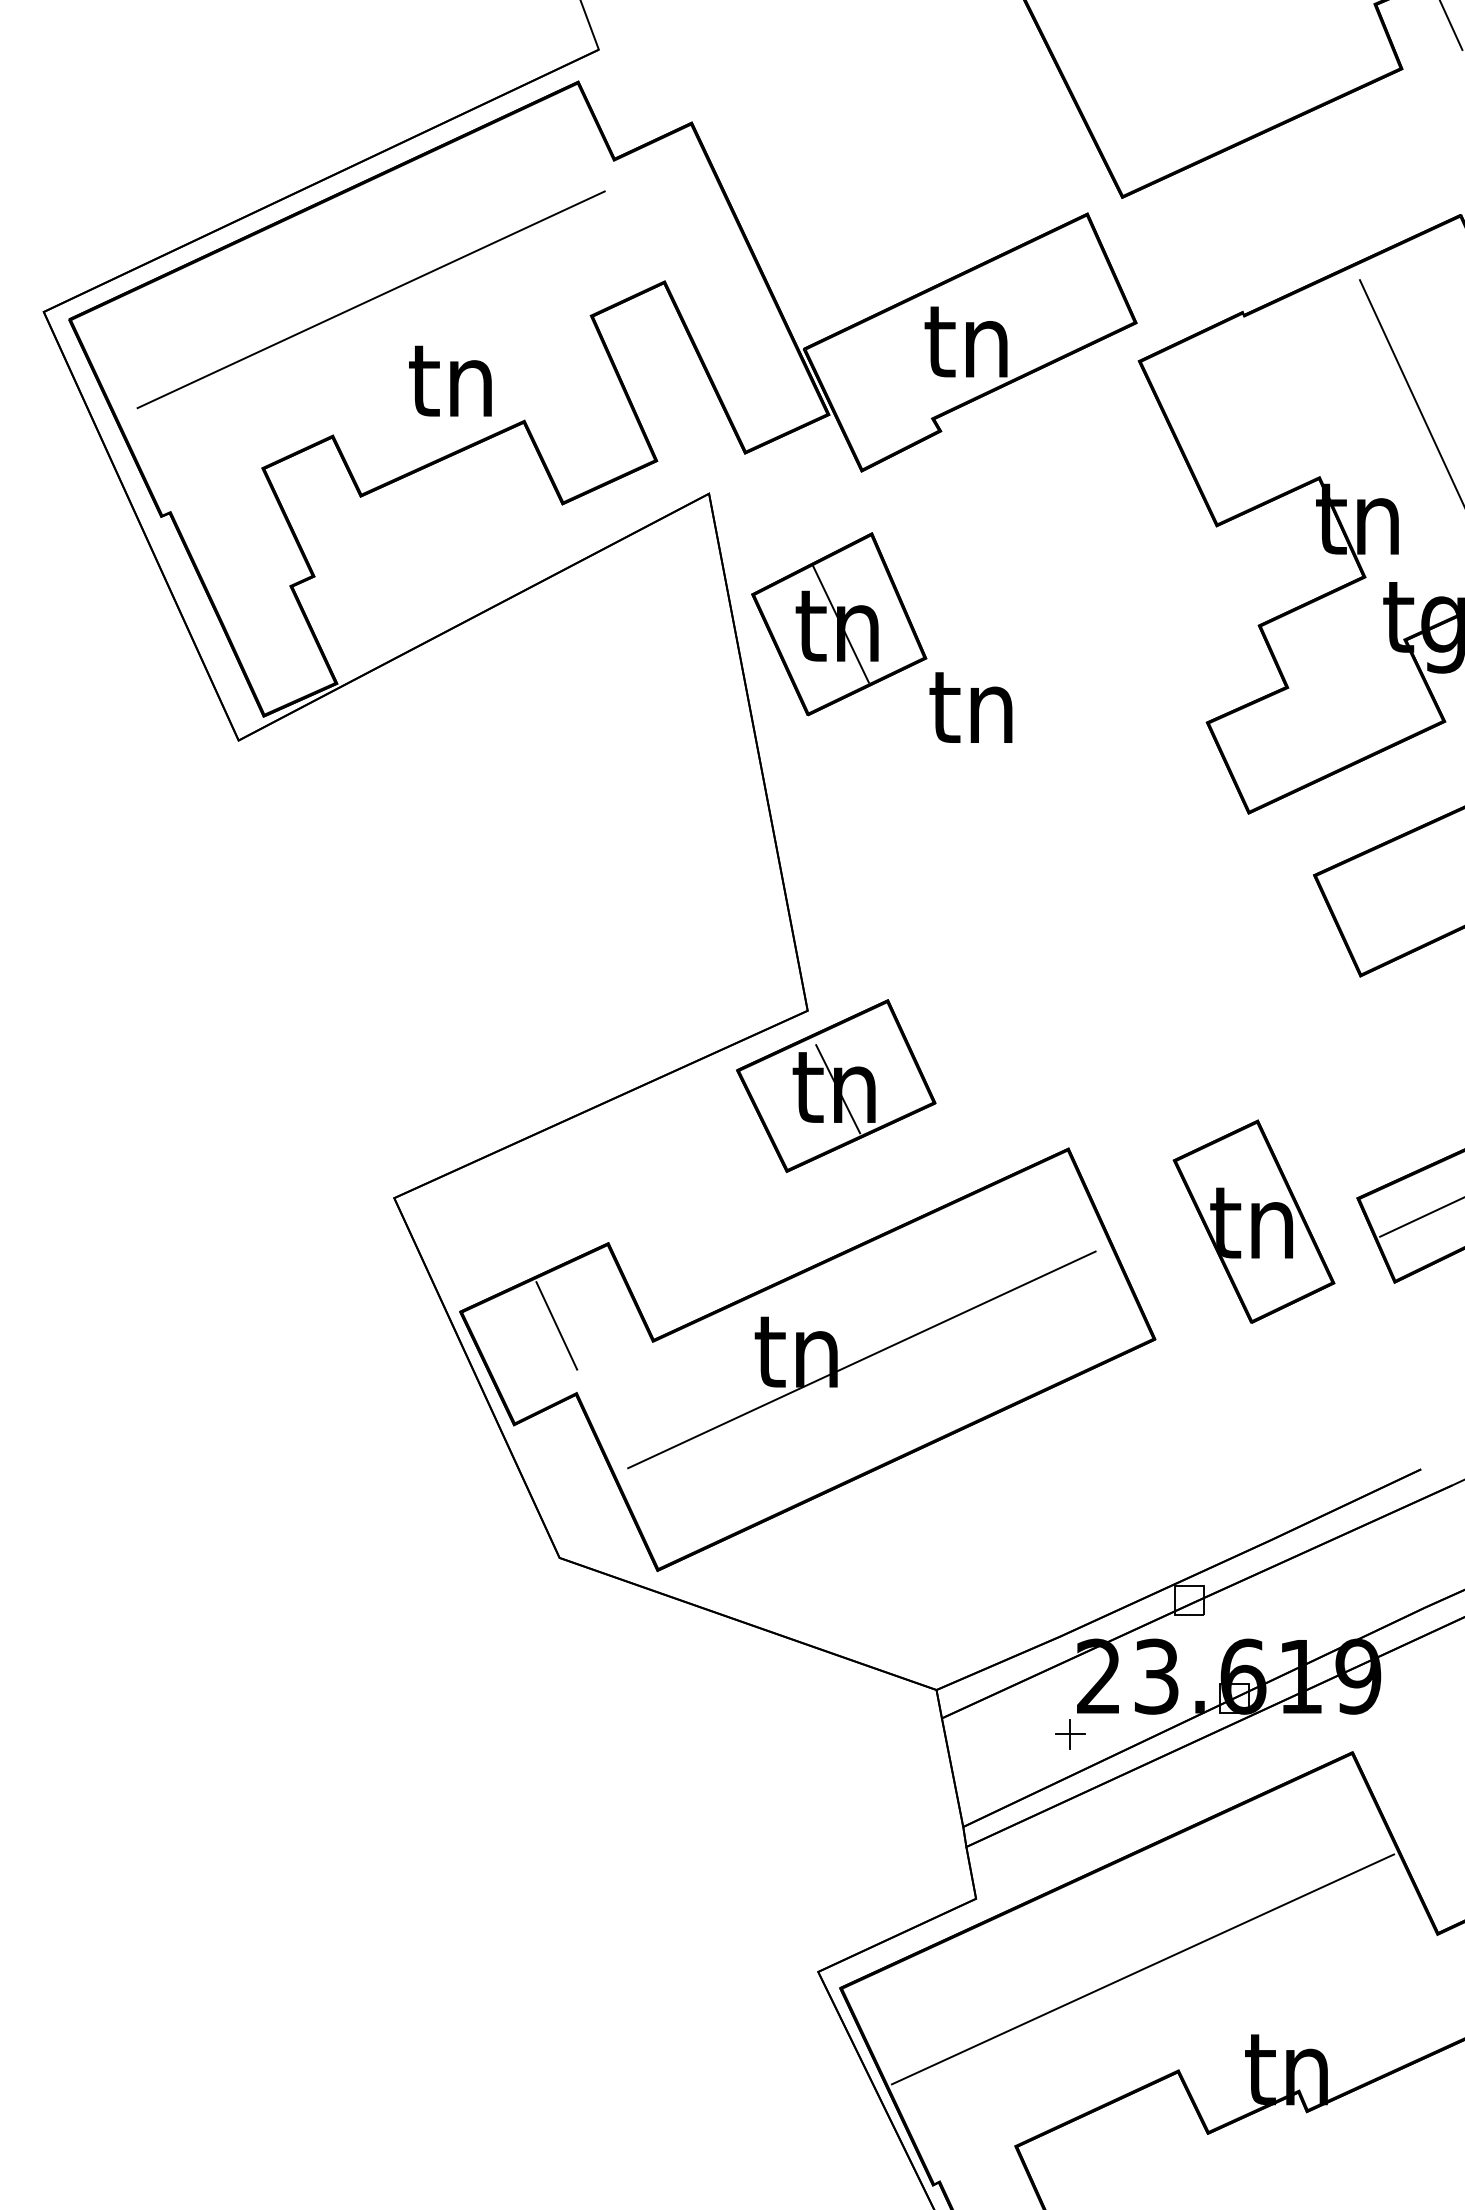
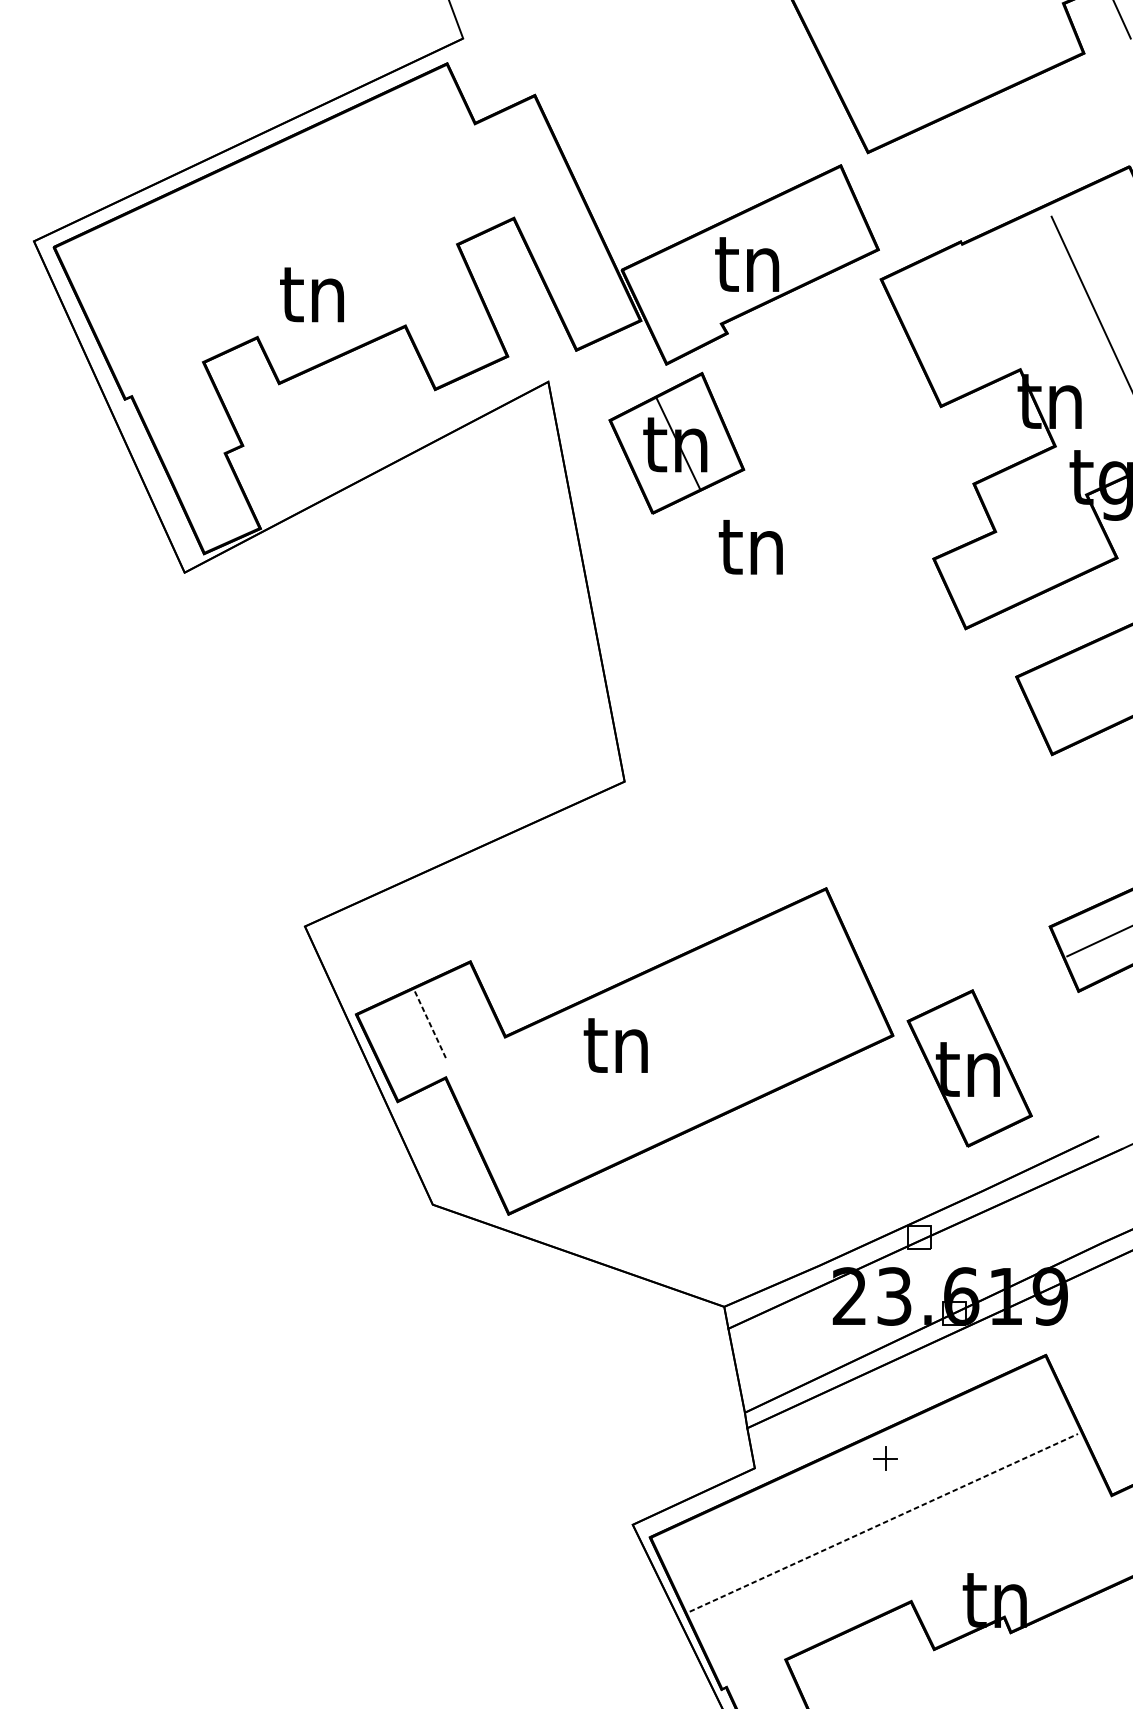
line: (370, 299) -> (286, 231), removed
text: (450, 380) -> (312, 294), moved
part: (839, 624) -> (677, 443), moved
part: (836, 1085) -> (646, 839), removed
part: (1253, 1221) -> (969, 1068), moved
line: (557, 1326) -> (431, 1025), solid -> dashed
line: (861, 1359) -> (666, 1051), removed
part: (1070, 1734) -> (885, 1458), moved
line: (1143, 1969) -> (884, 1522), solid -> dashed

